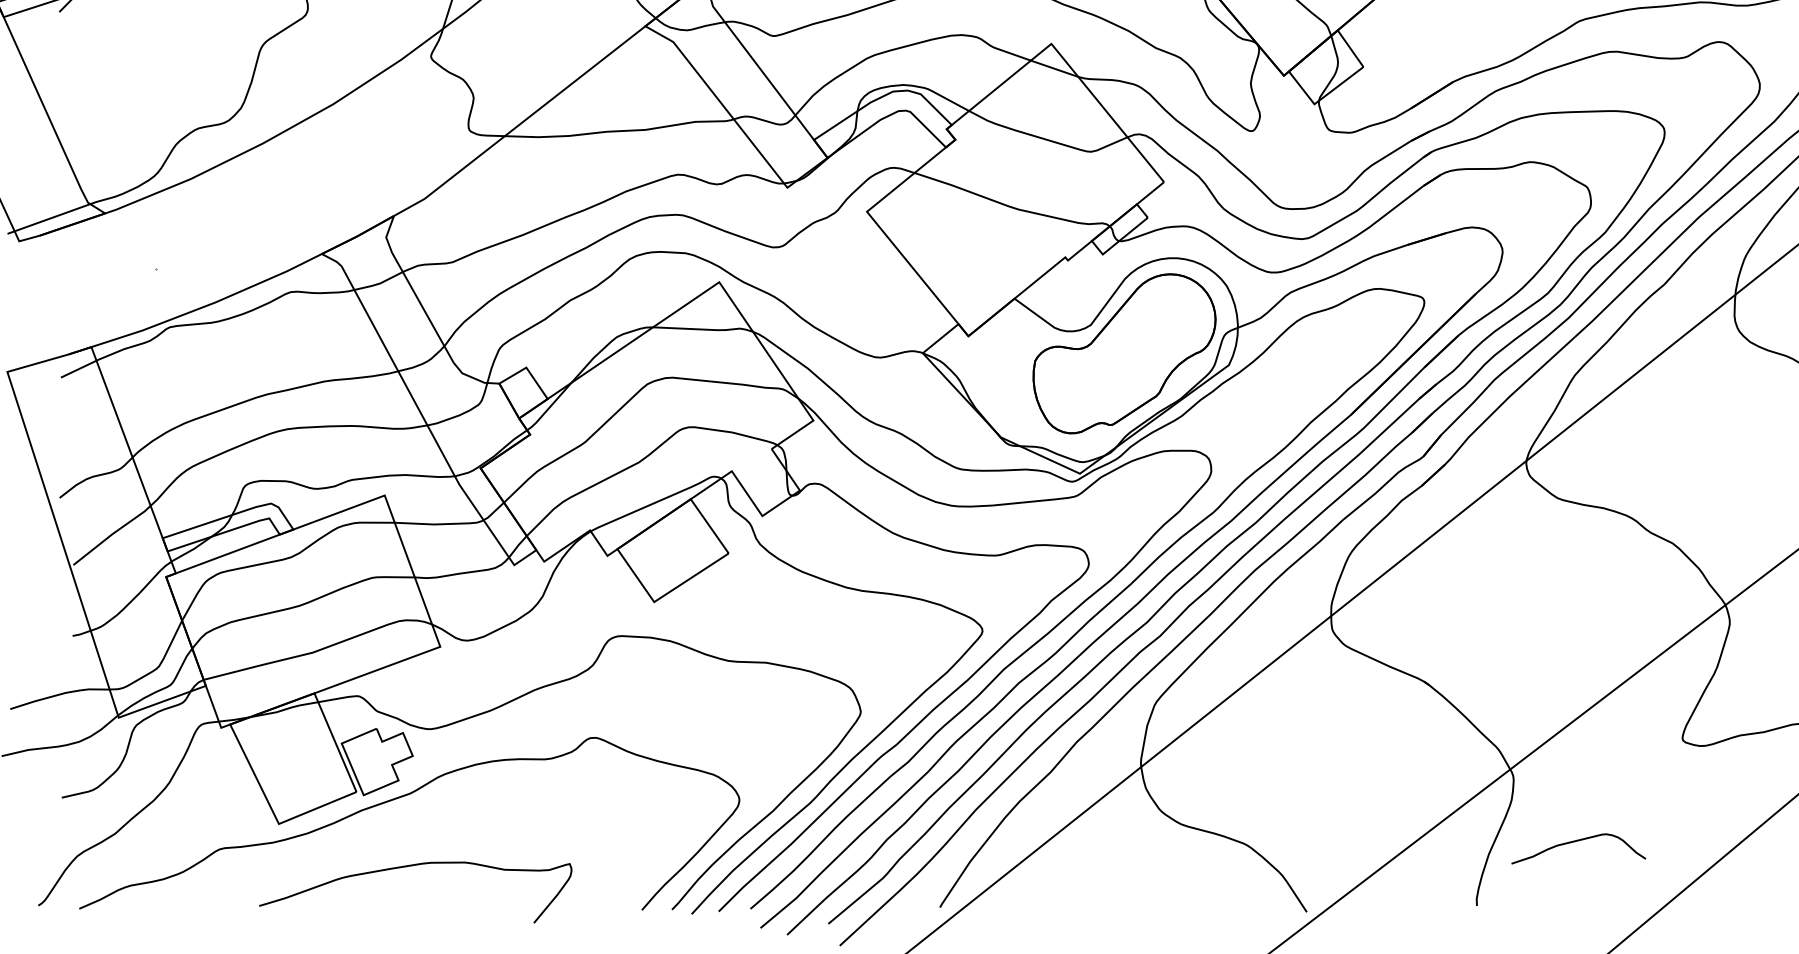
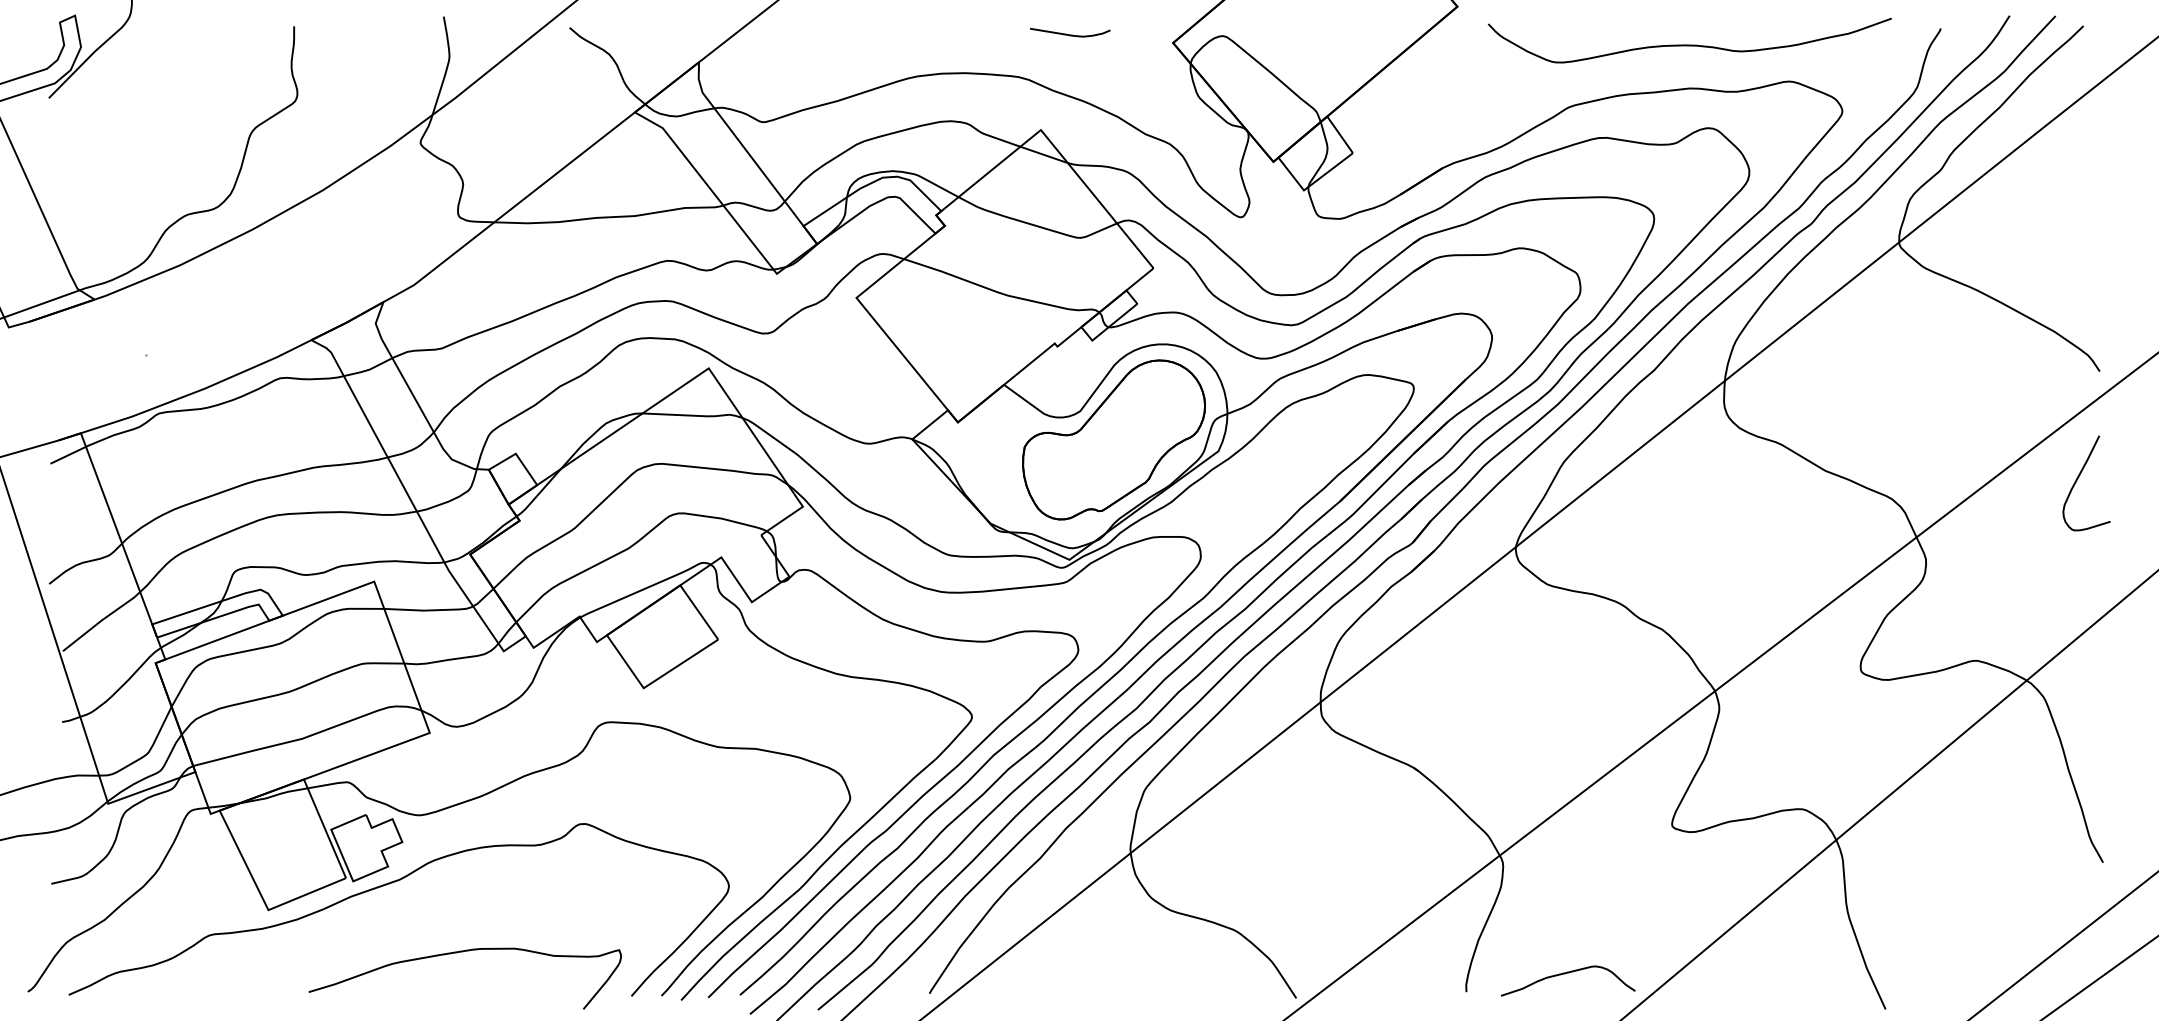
curve: (1576, 842) -> (1565, 974), moved
curve: (408, 867) -> (457, 953), moved

